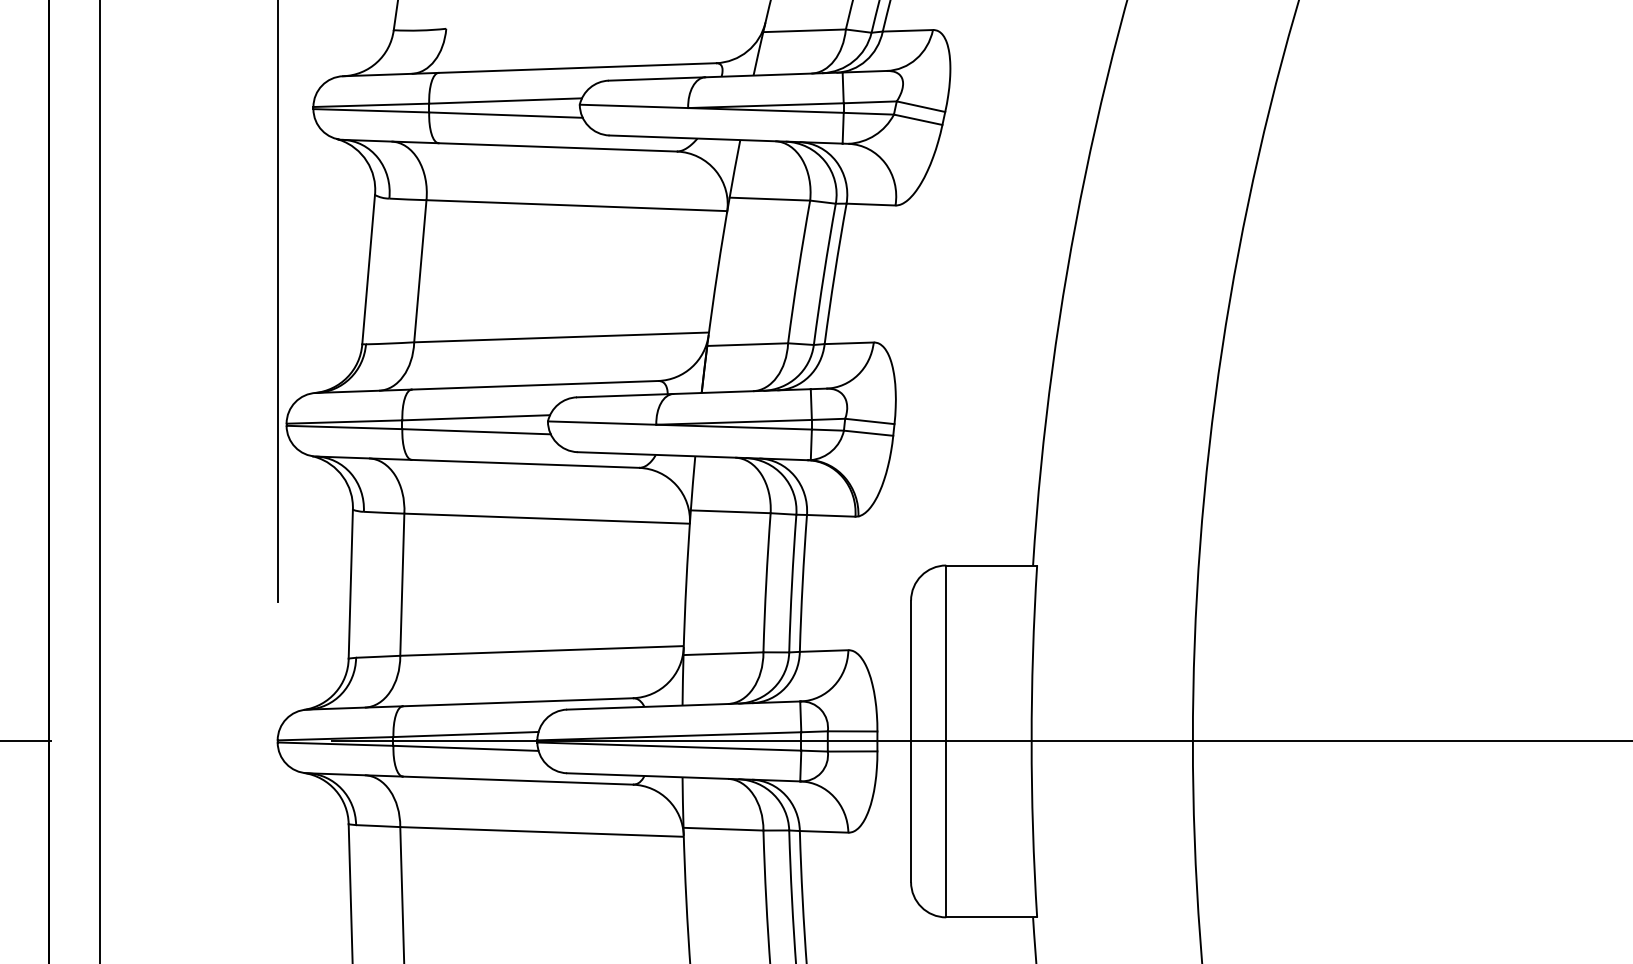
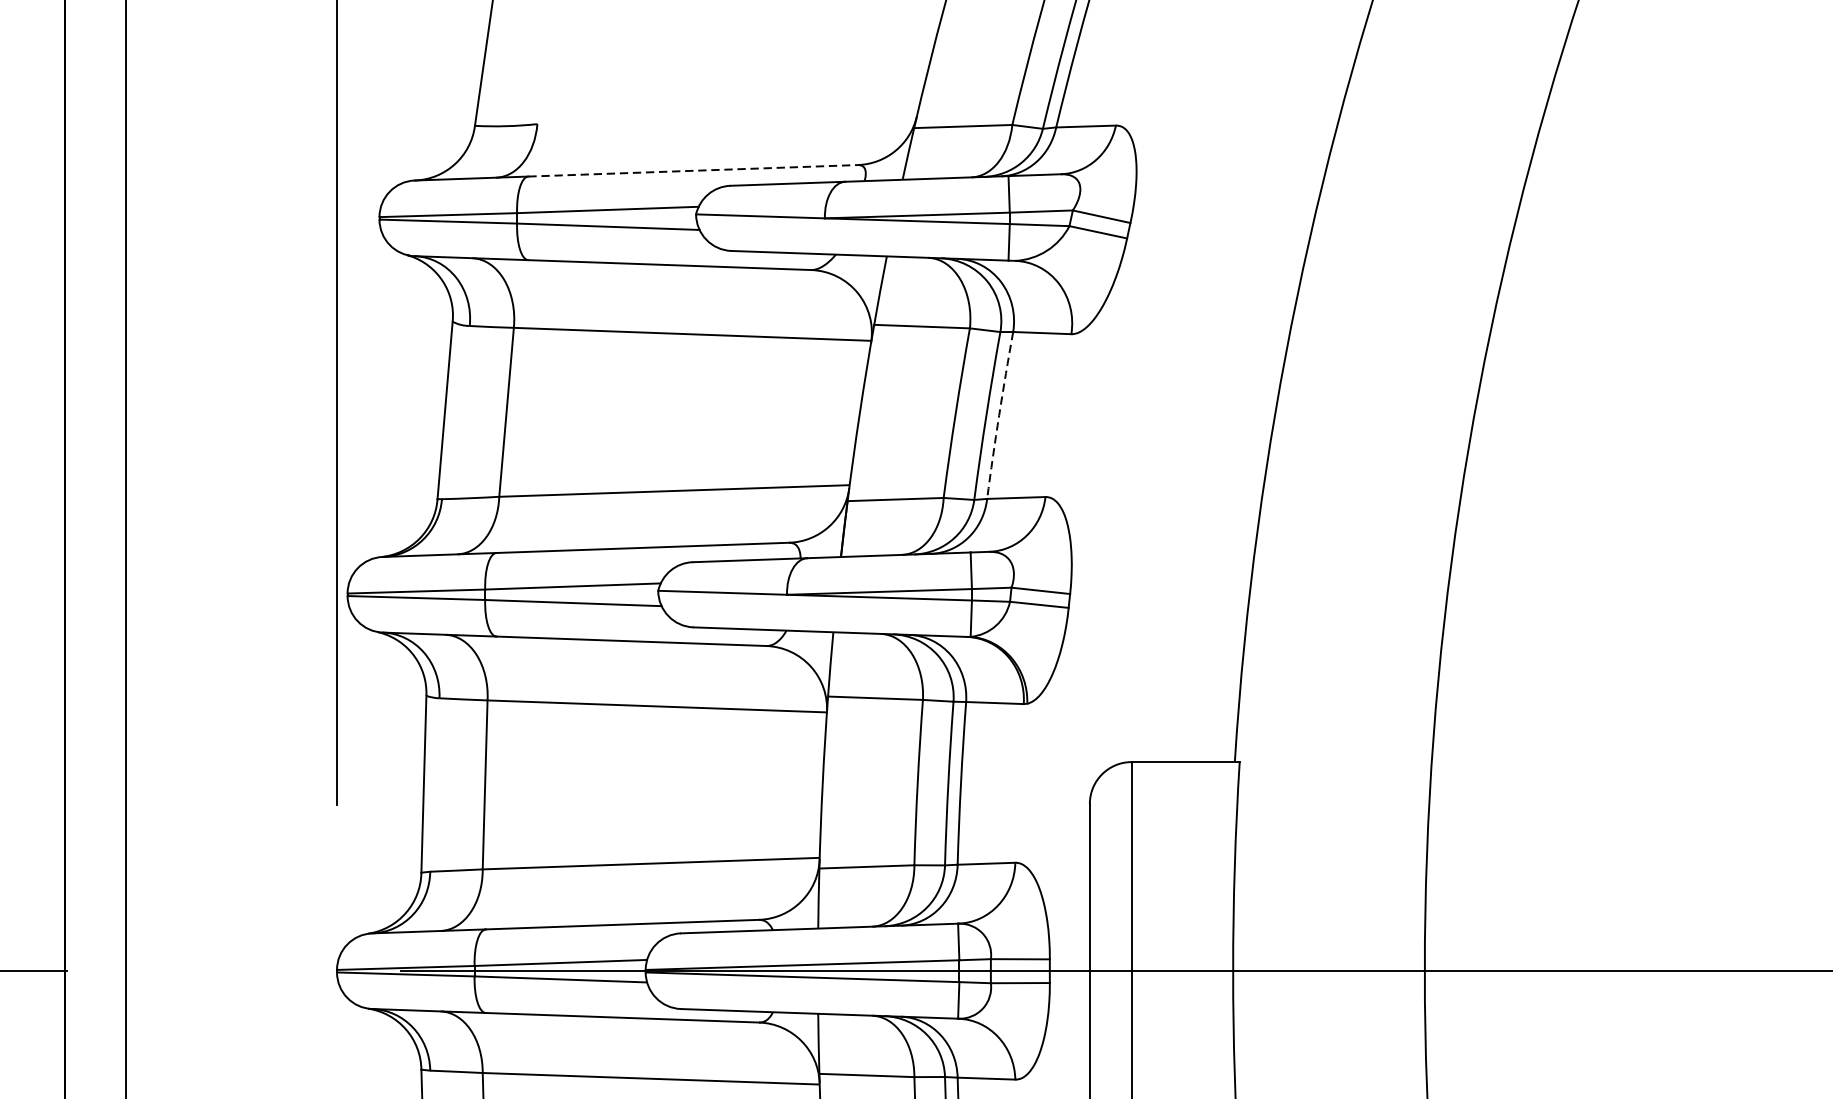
line: (577, 68) -> (693, 171), solid -> dashed
arc: (834, 273) -> (998, 414), solid -> dashed

